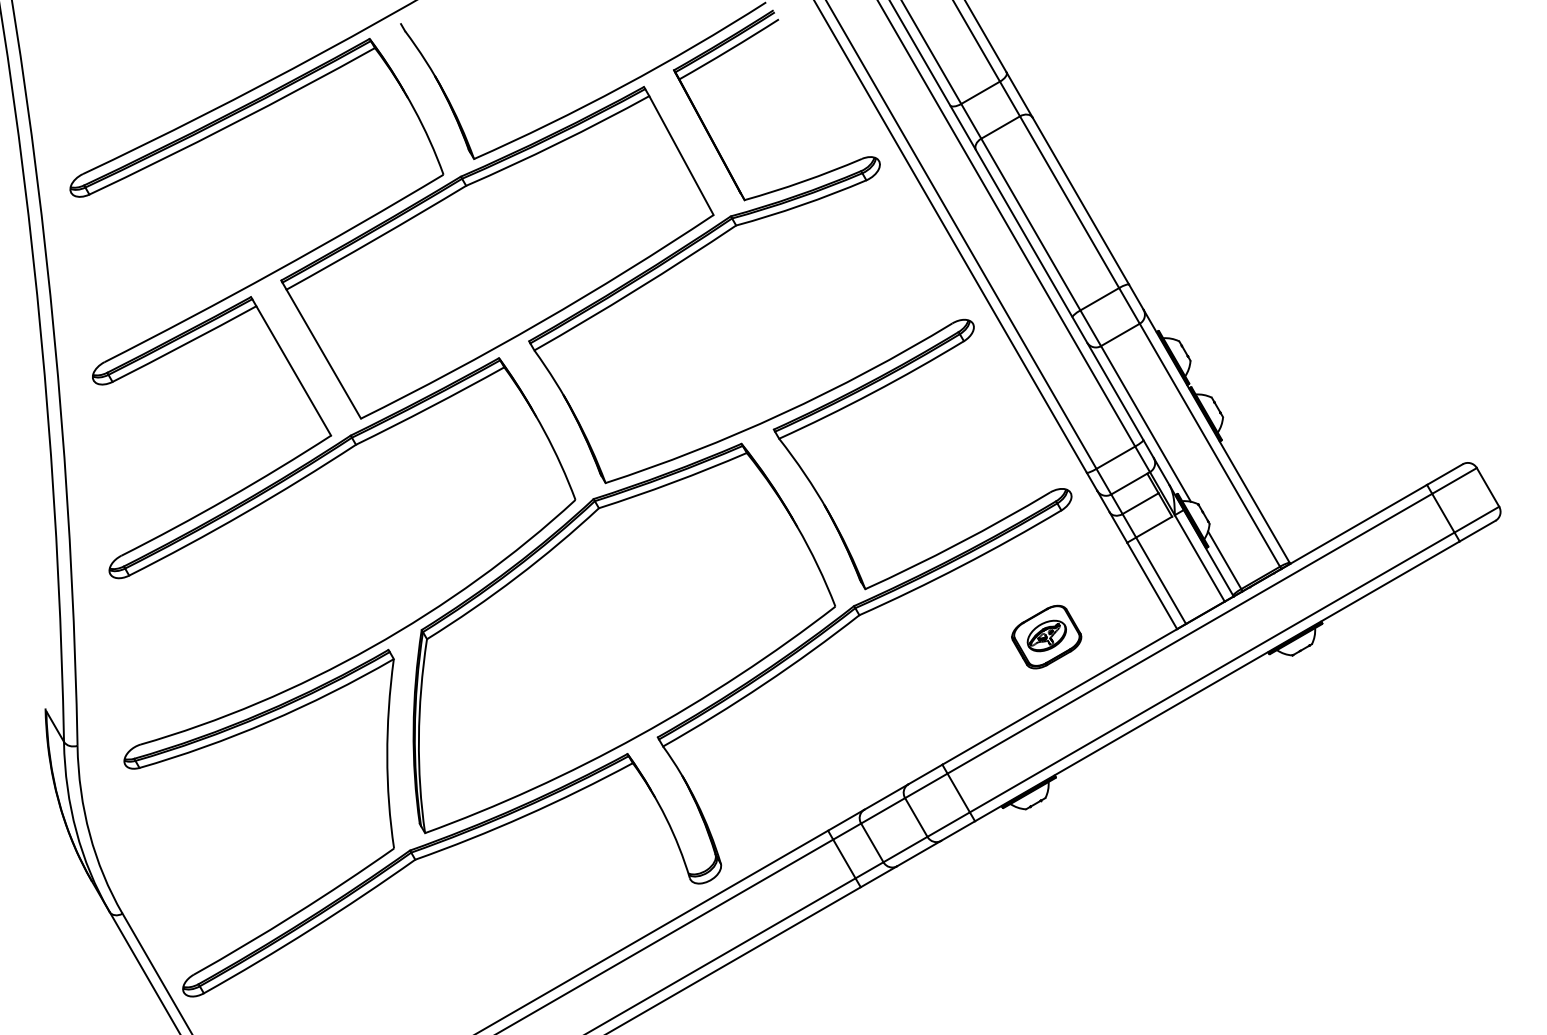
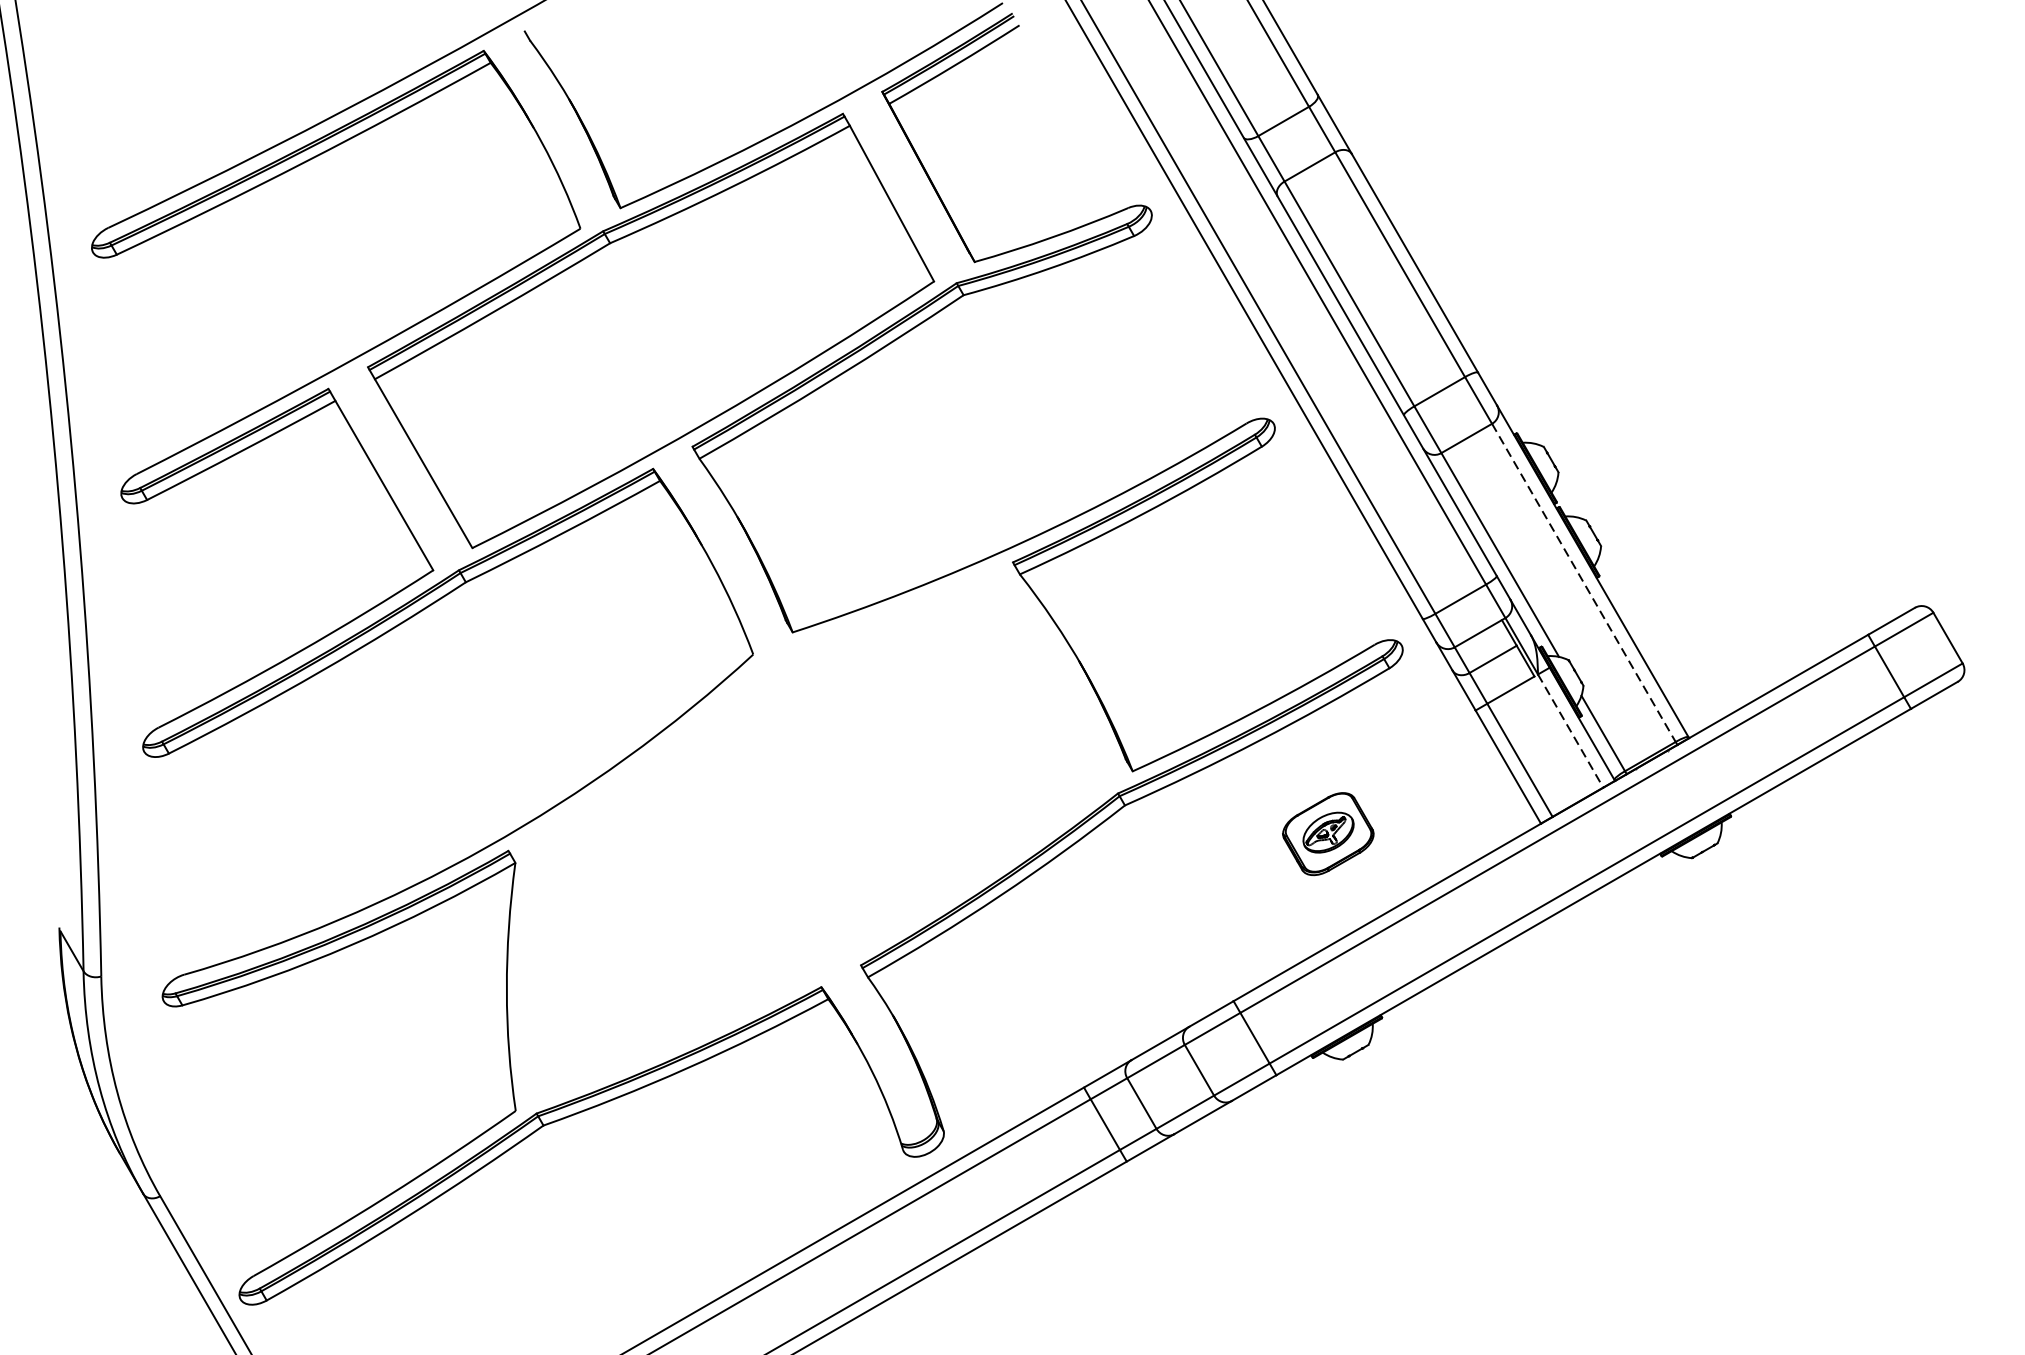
line: (1210, 445) -> (1584, 583), solid -> dashed
line: (1199, 558) -> (1570, 731), solid -> dashed
part: (1046, 636) -> (1328, 833), moved
part: (623, 638) -> (816, 835), removed

